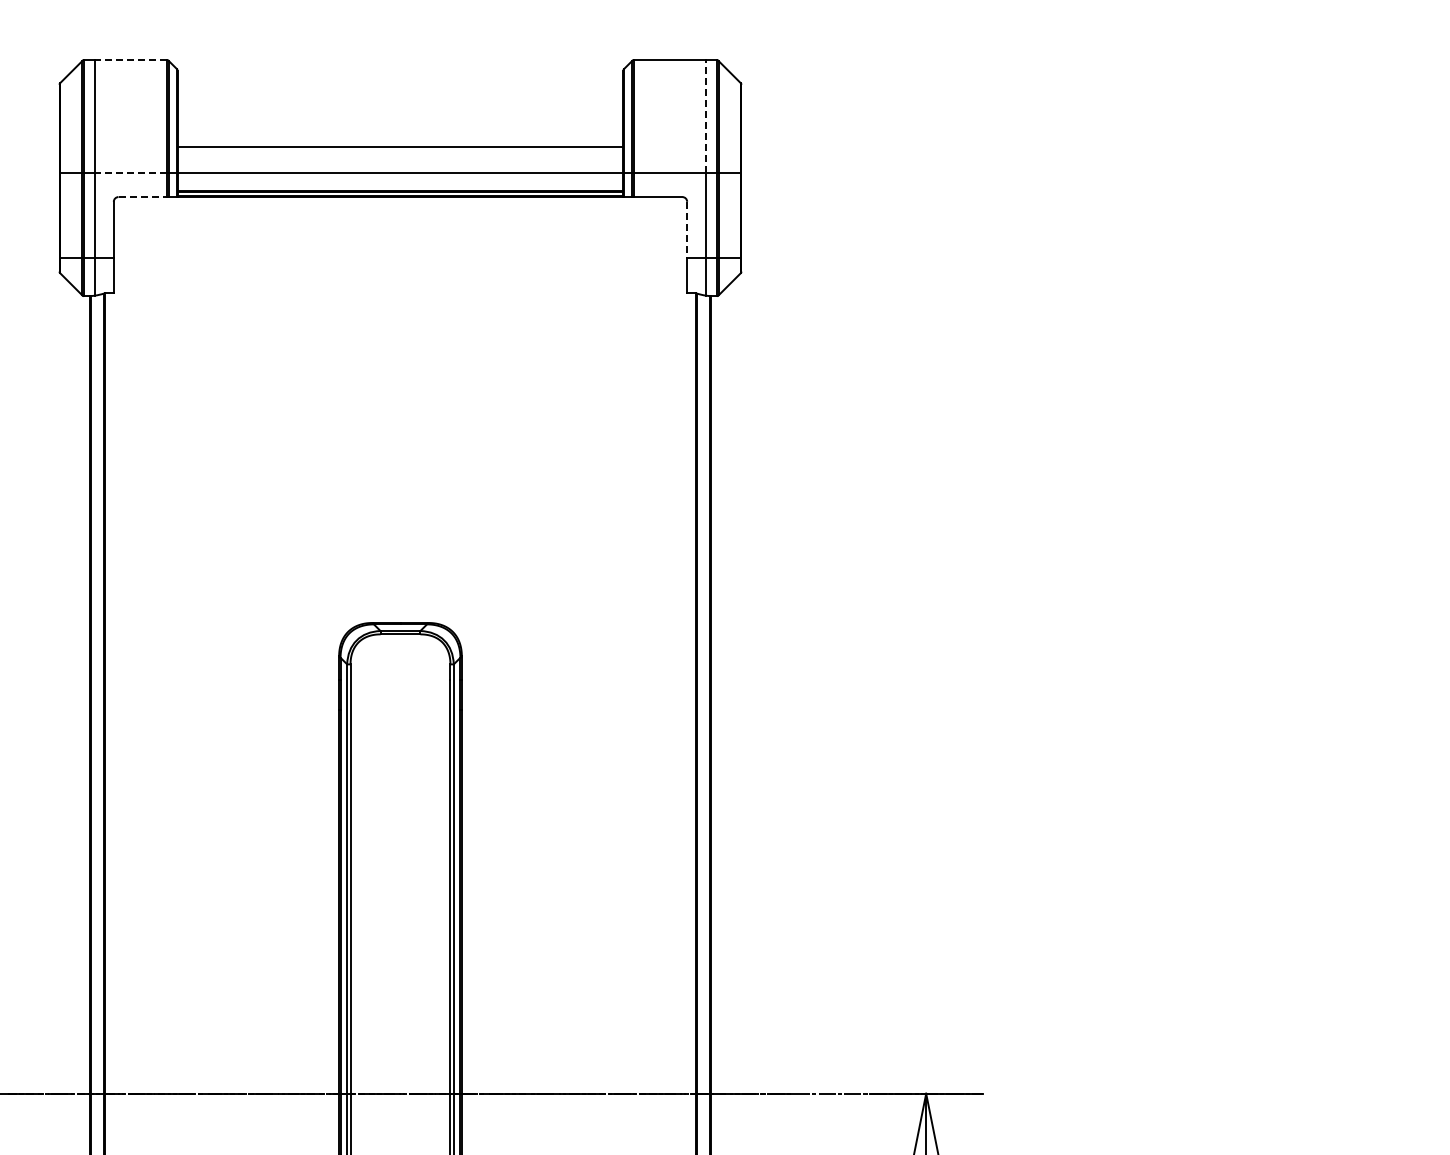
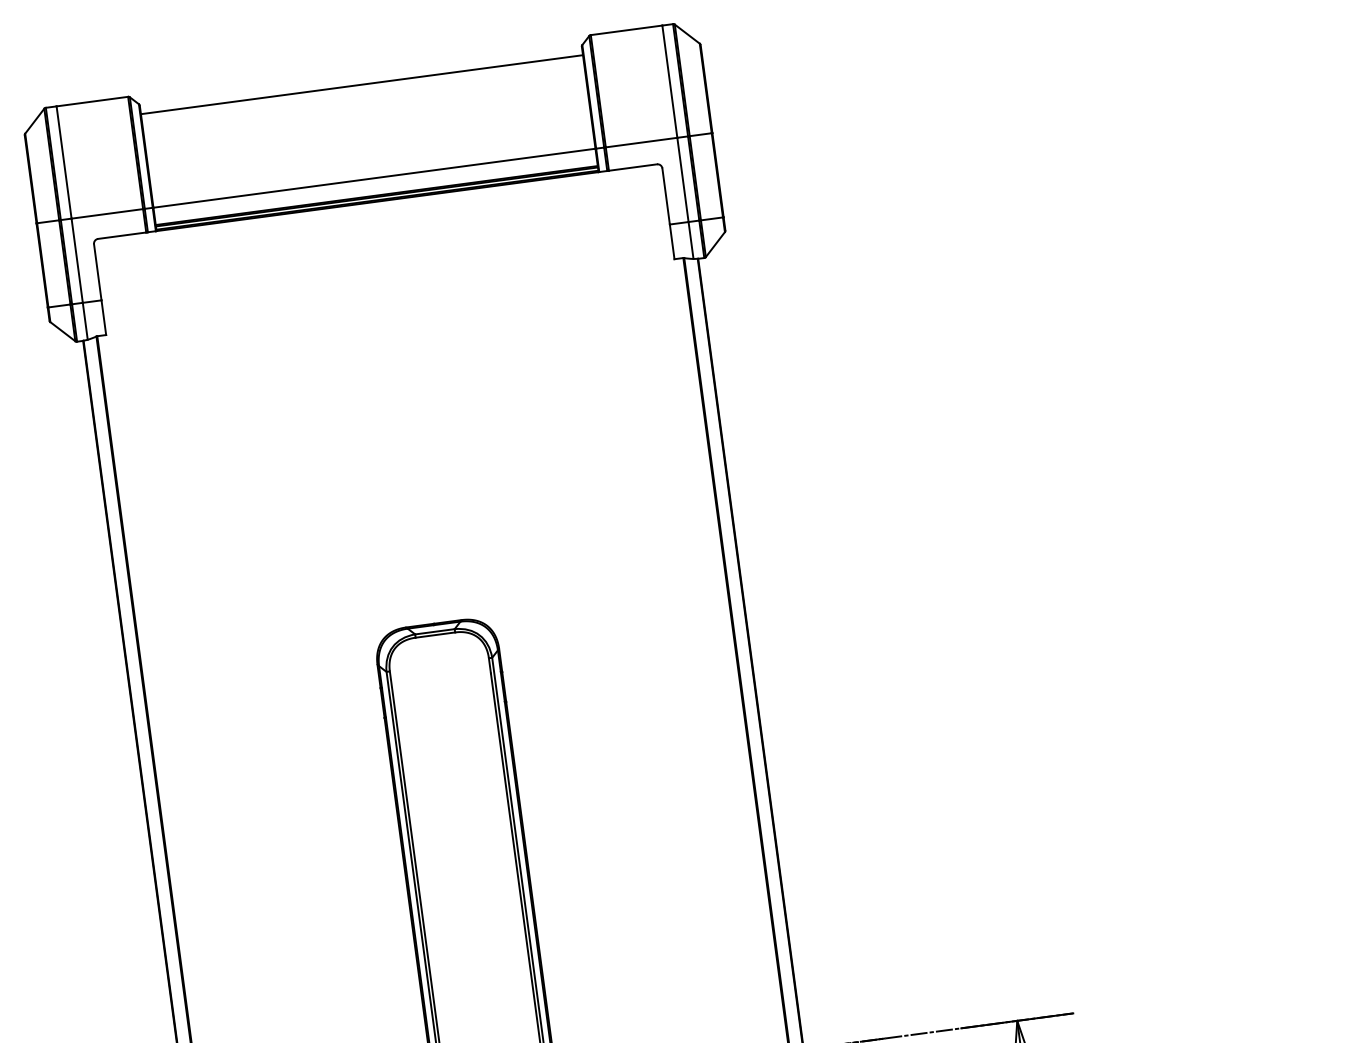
line: (130, 60) -> (91, 101), dashed -> solid
line: (706, 116) -> (670, 81), dashed -> solid
line: (400, 147) -> (362, 85), moved
line: (130, 173) -> (106, 213), dashed -> solid
line: (143, 197) -> (122, 236), dashed -> solid
line: (687, 230) -> (666, 196), dashed -> solid

